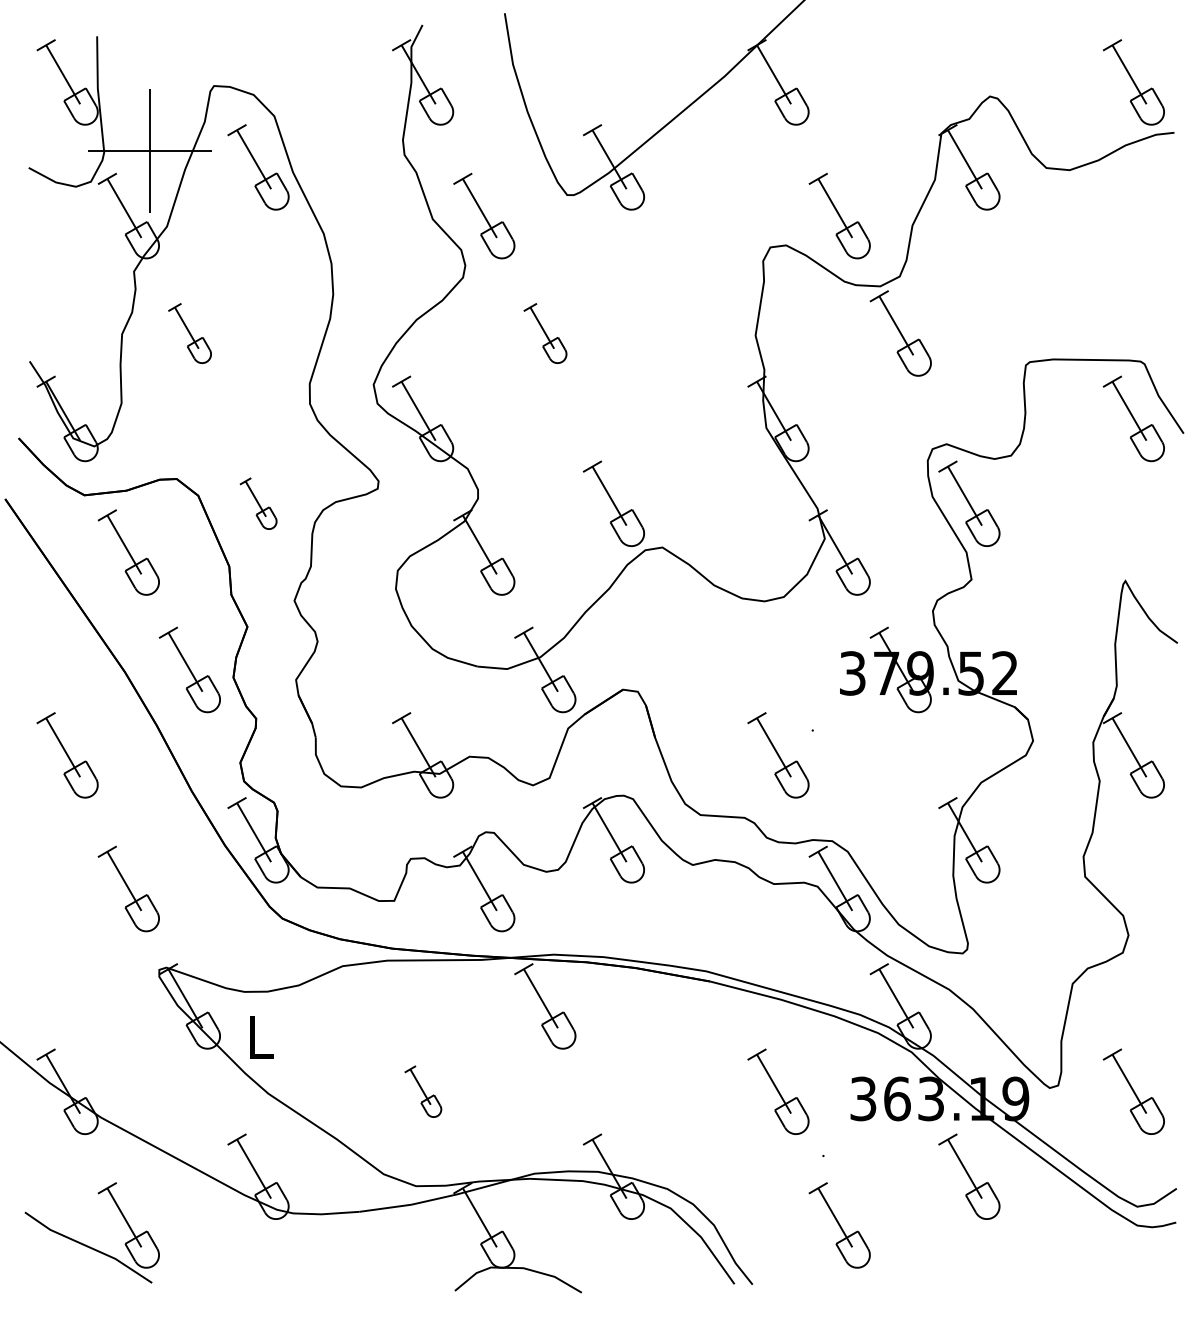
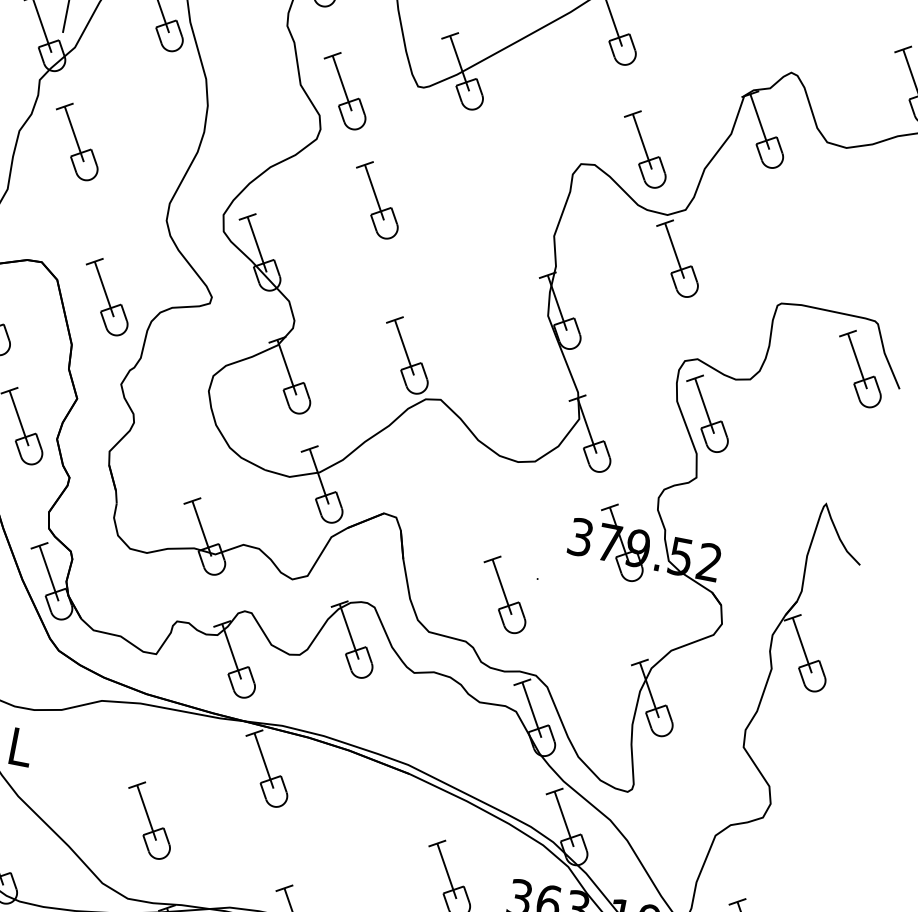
part: (189, 333) -> (76, 141), size x1.43
part: (545, 333) -> (377, 199), size x1.43
part: (258, 503) -> (106, 296), size x1.67
part: (423, 1091) -> (149, 819), size x1.67

